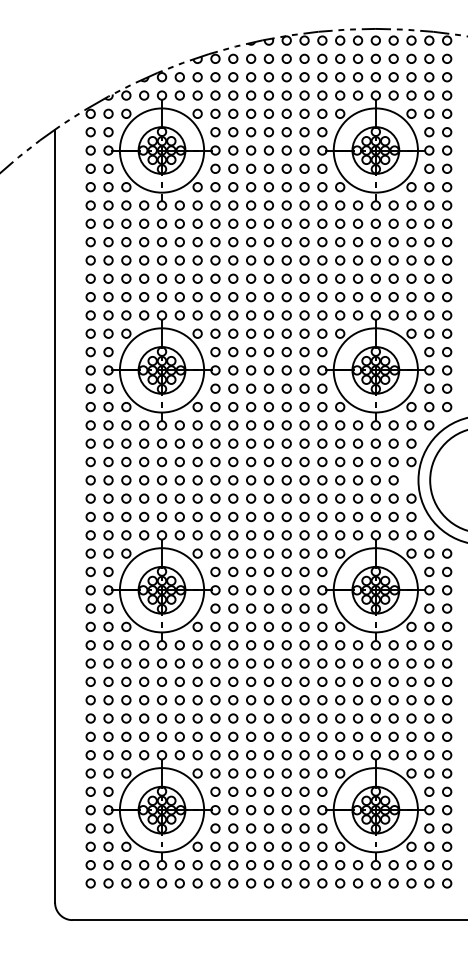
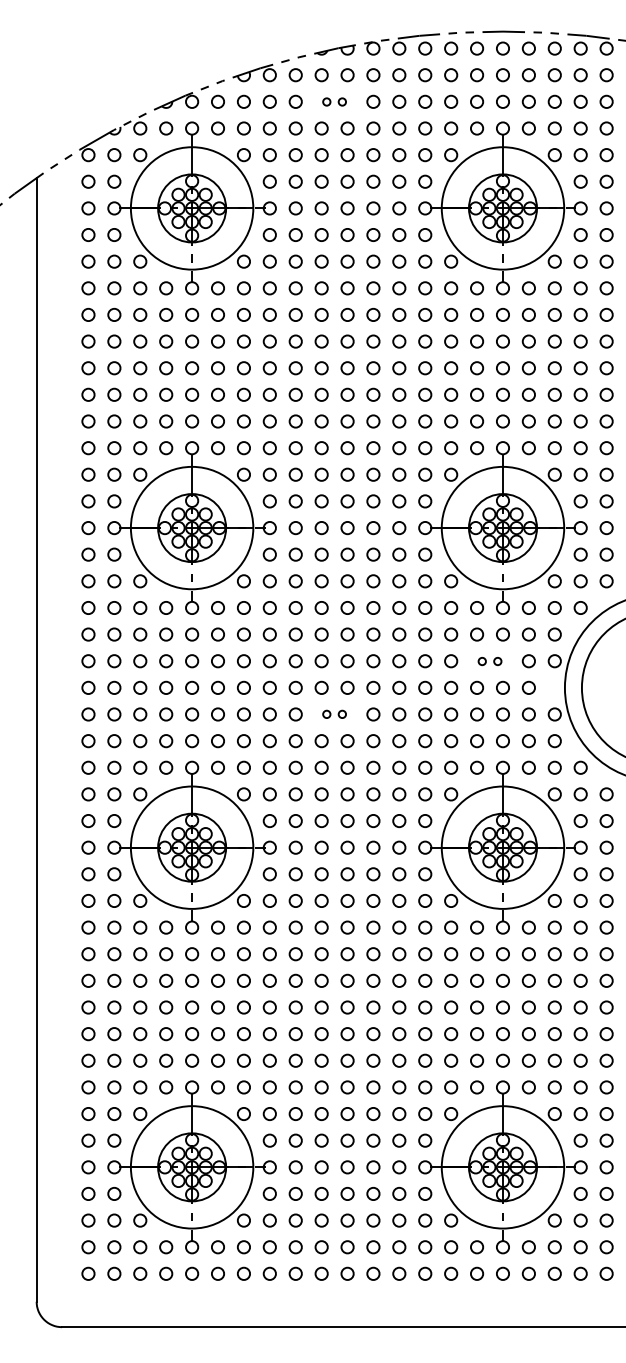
part: (259, 77) -> (333, 102), size x0.6
part: (366, 462) -> (489, 661), size x0.6
part: (259, 498) -> (333, 714), size x0.6

